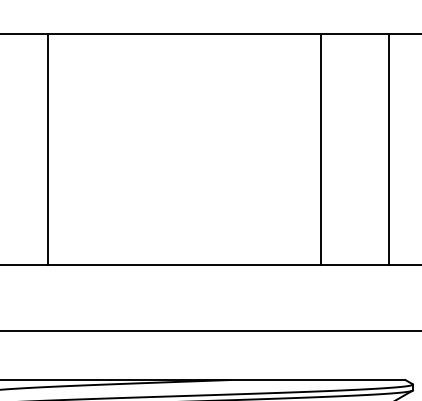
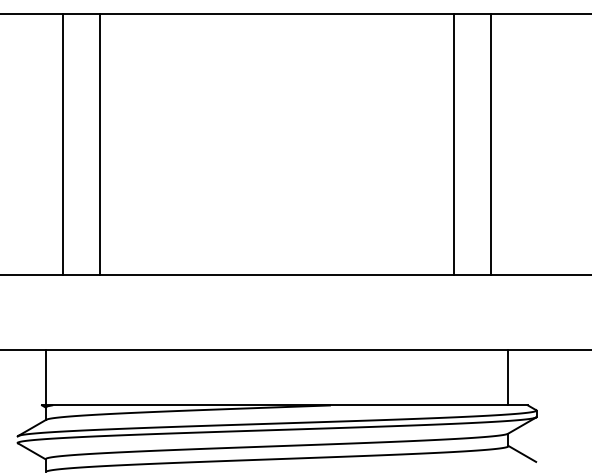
line: (48, 149) -> (100, 144), moved
line: (321, 149) -> (454, 144), moved
line: (389, 149) -> (490, 144), moved
line: (388, 355) -> (508, 377), added

